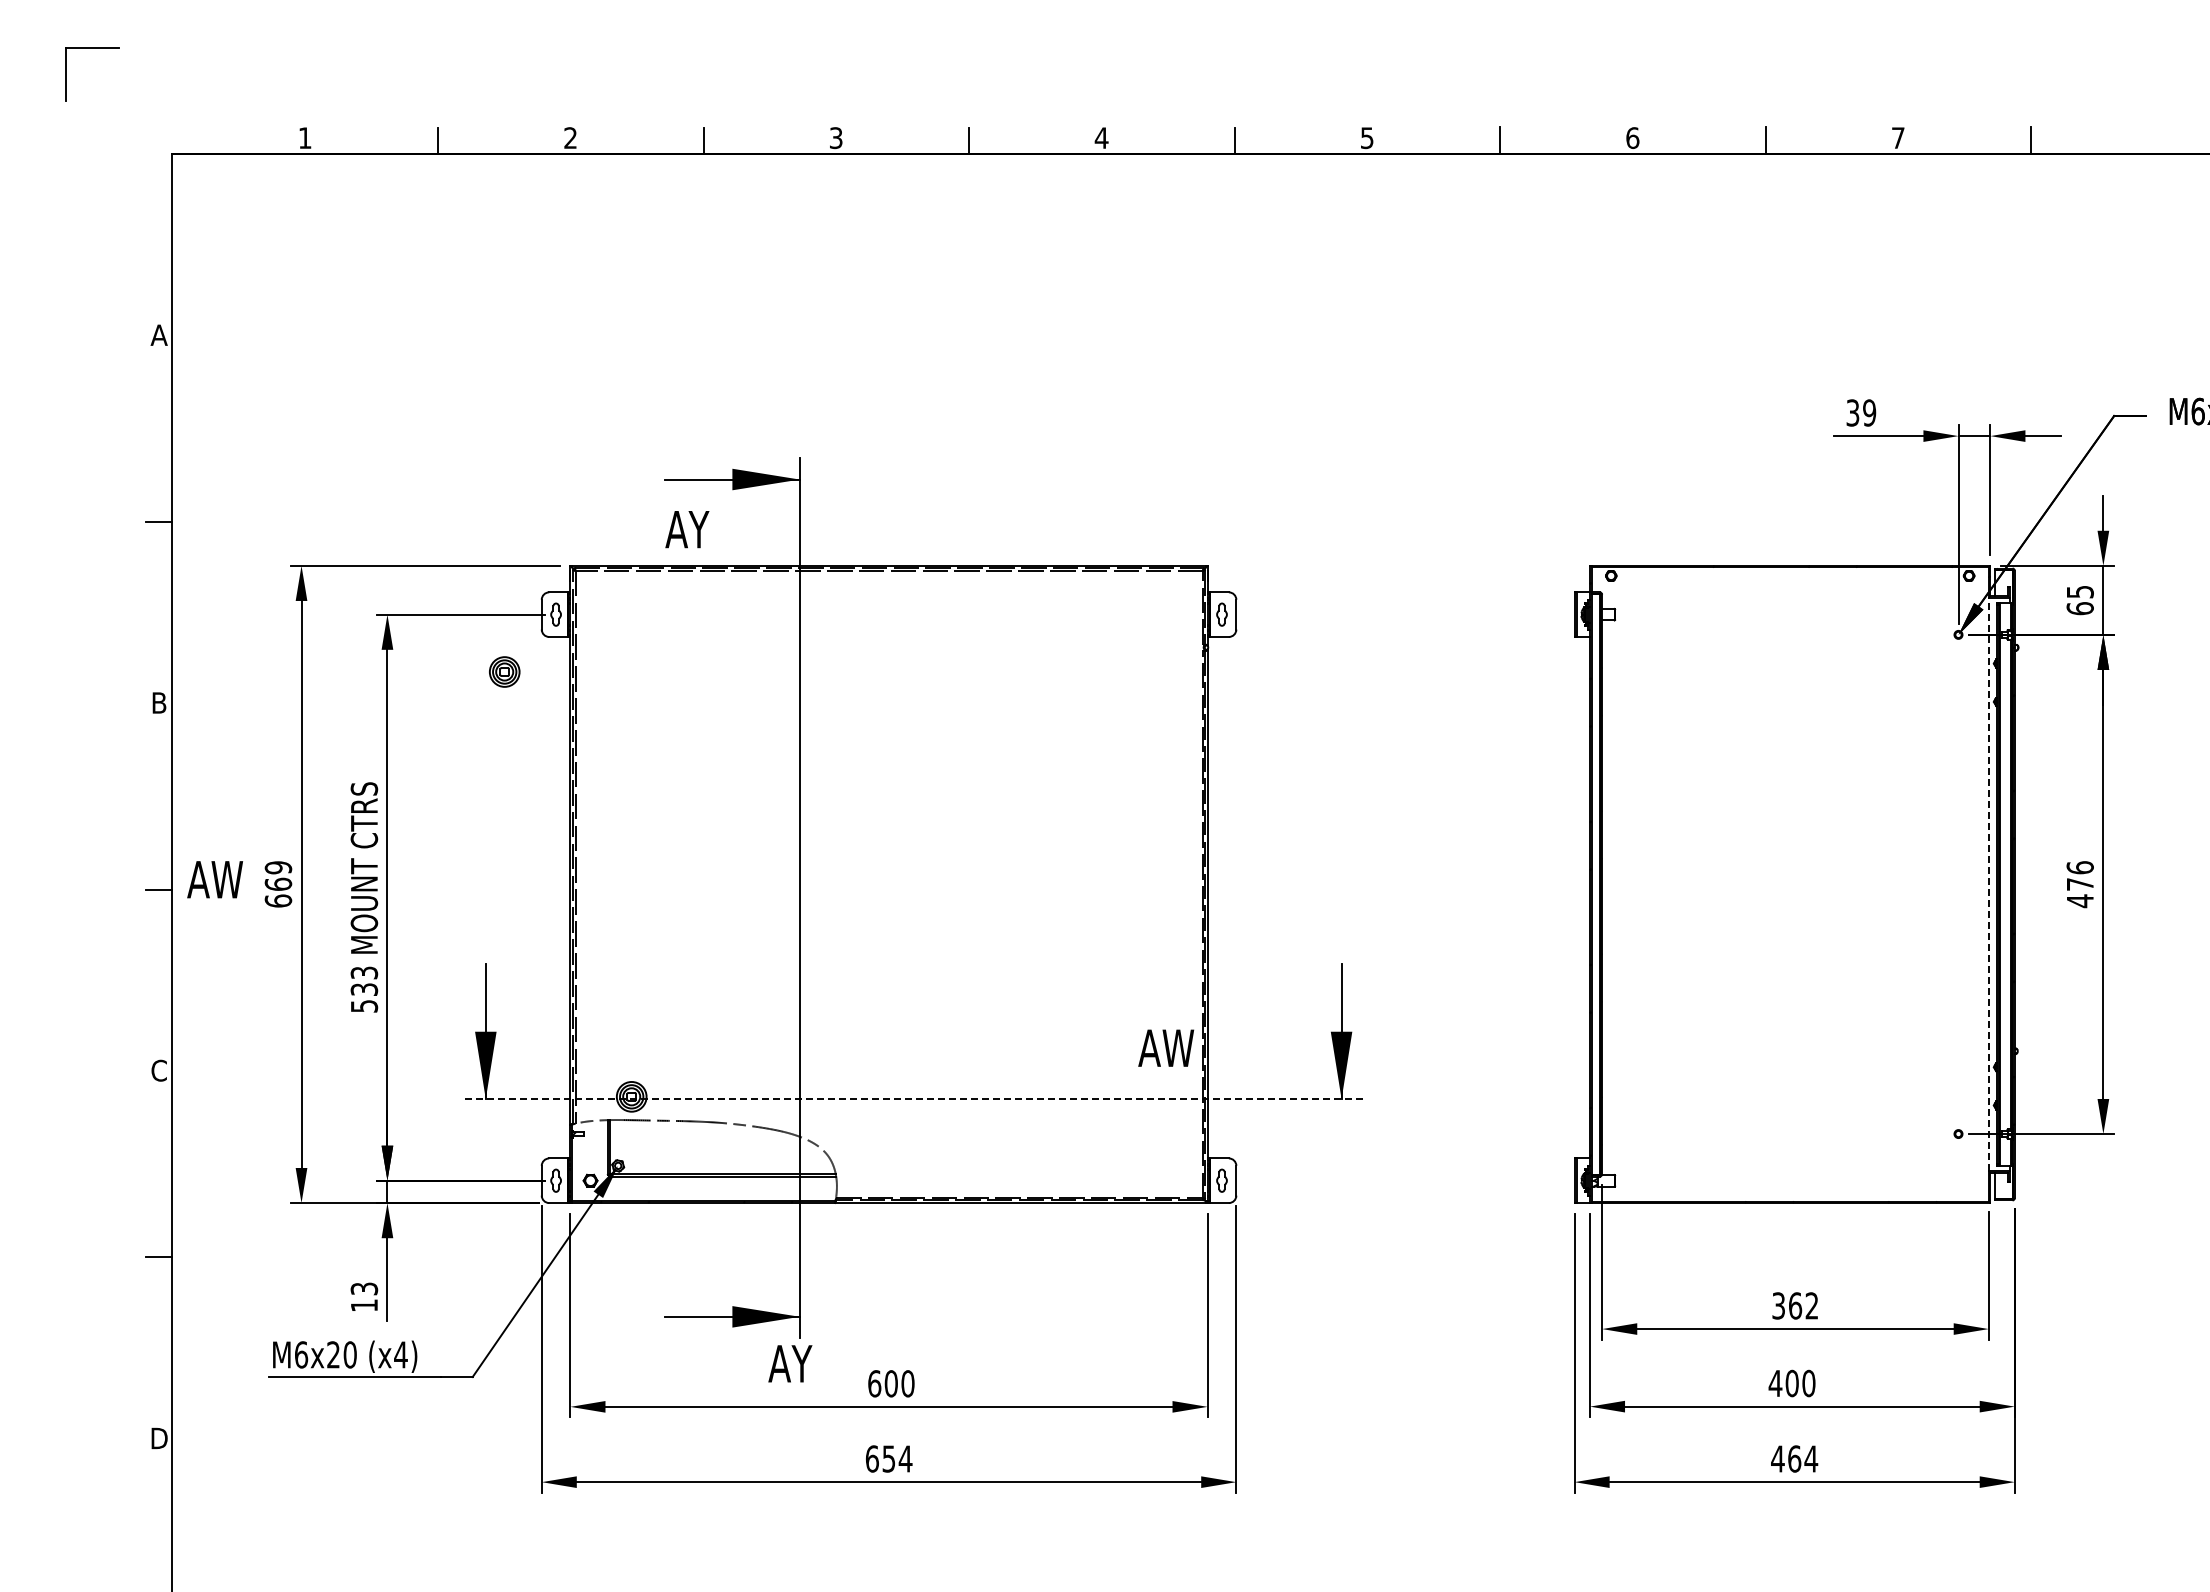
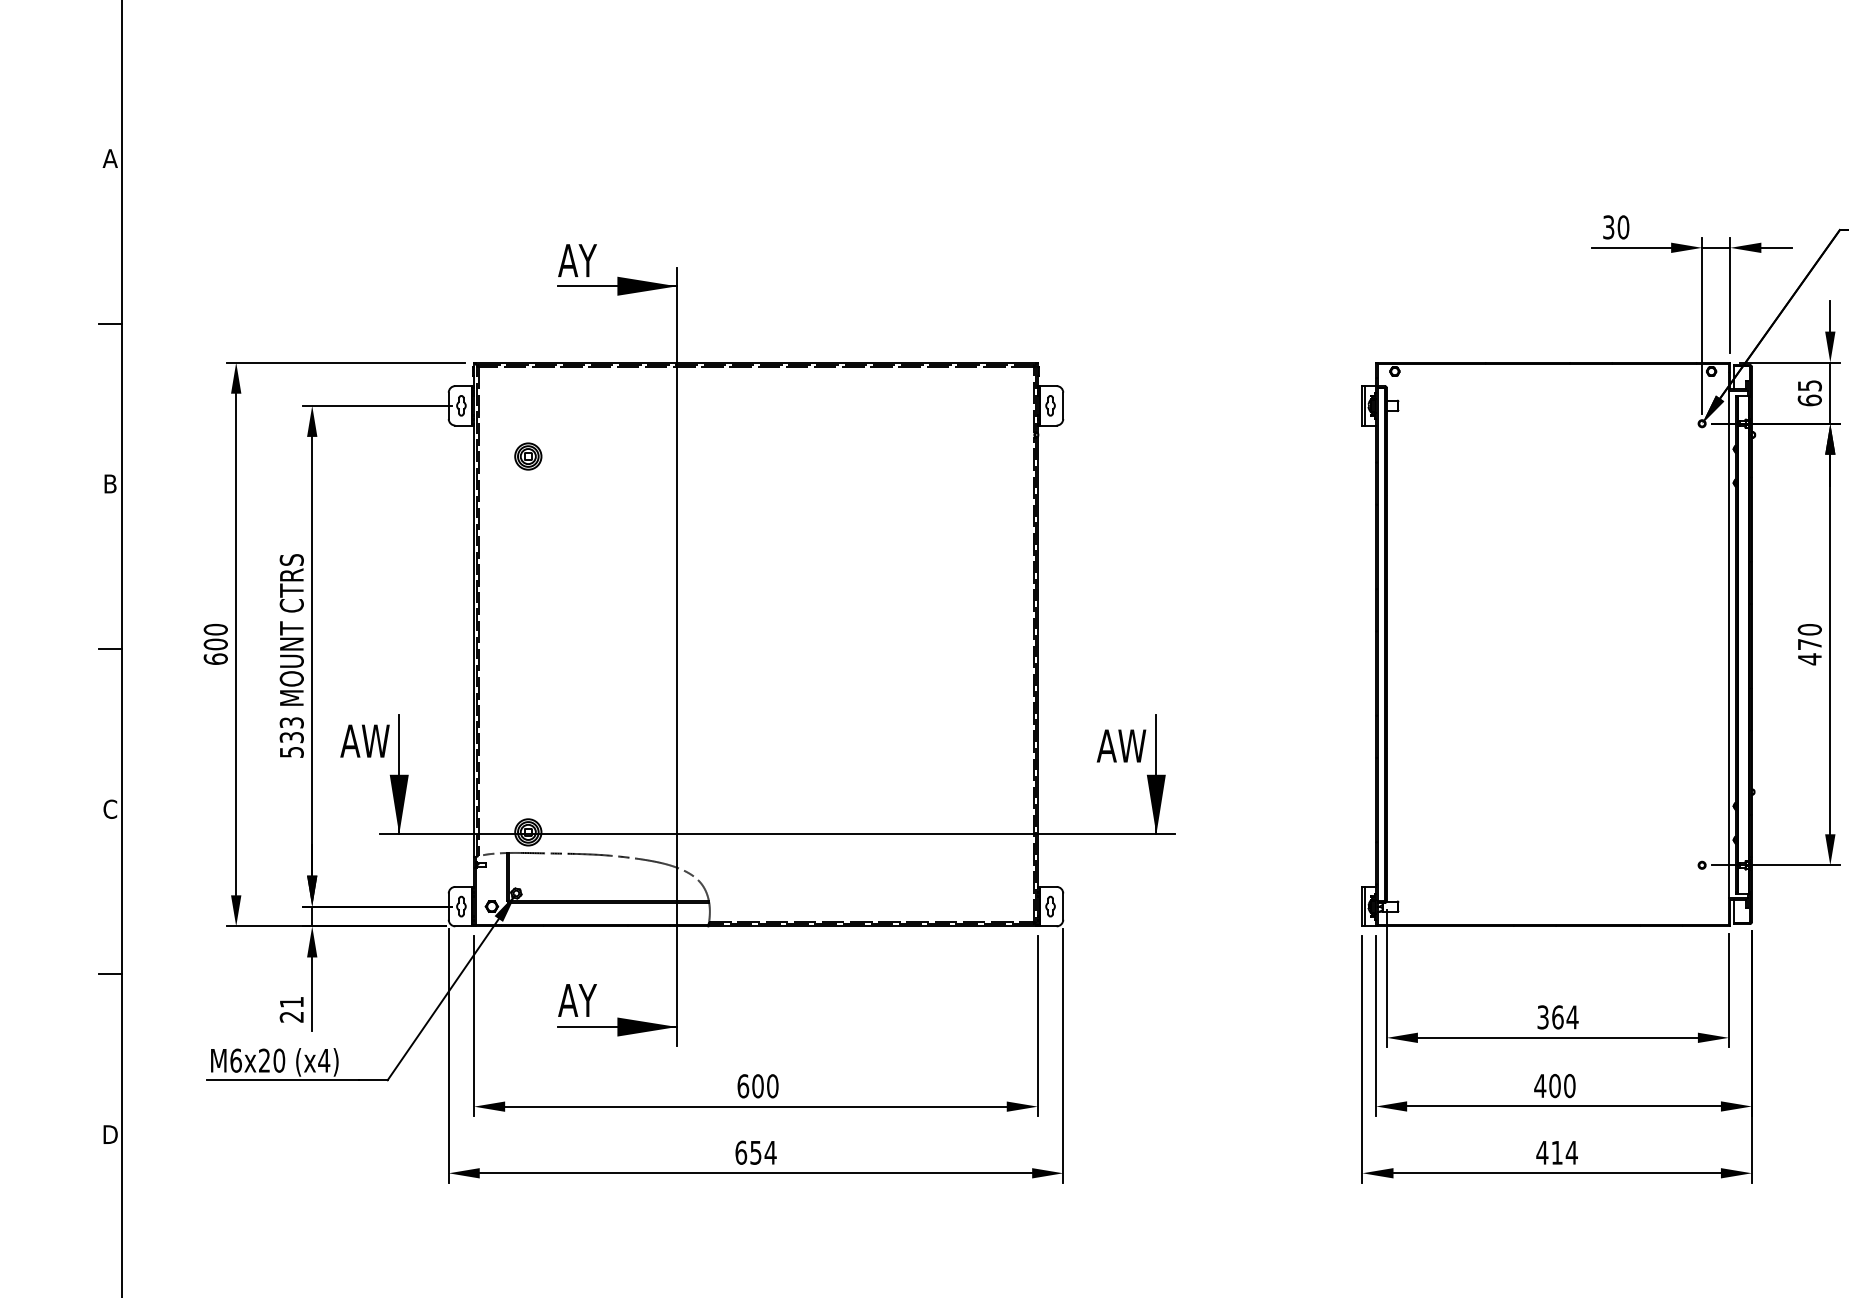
text: (1869, 412) -> (1623, 226), 39 -> 30
text: (687, 529) -> (577, 260), moved
part: (504, 671) -> (528, 456), moved
text: (2079, 867) -> (1809, 629), 476 -> 470
text: (278, 875) -> (215, 636), 669 -> 600
text: (214, 879) -> (364, 740), moved
line: (1988, 884) -> (1728, 644), dashed -> solid
text: (1166, 1047) -> (1121, 745), moved
line: (913, 1099) -> (777, 834), dashed -> solid
text: (364, 1296) -> (291, 1009), 13 -> 21
text: (1811, 1305) -> (1572, 1016), 362 -> 364
text: (790, 1363) -> (577, 1000), moved
text: (1794, 1458) -> (1557, 1152), 464 -> 414

